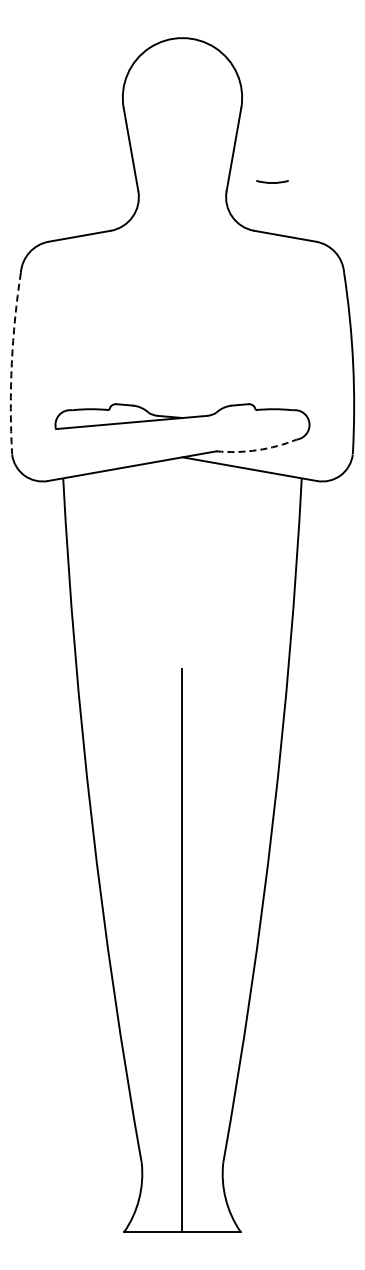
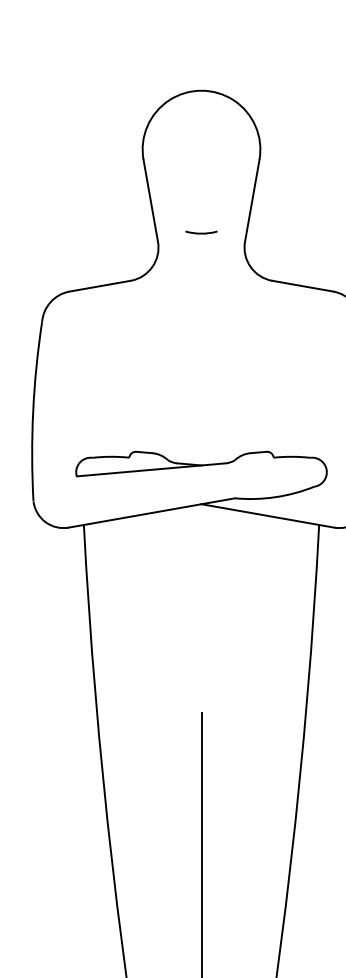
line: (272, 182) -> (201, 233), moved
arc: (11, 363) -> (32, 411), dashed -> solid
arc: (257, 450) -> (275, 497), dashed -> solid

